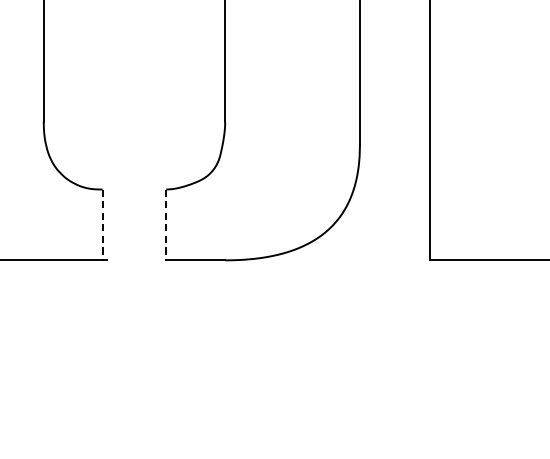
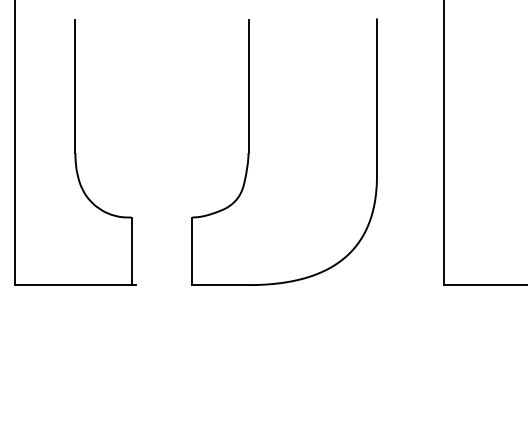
line: (102, 225) -> (131, 251), dashed -> solid
line: (166, 225) -> (192, 251), dashed -> solid

